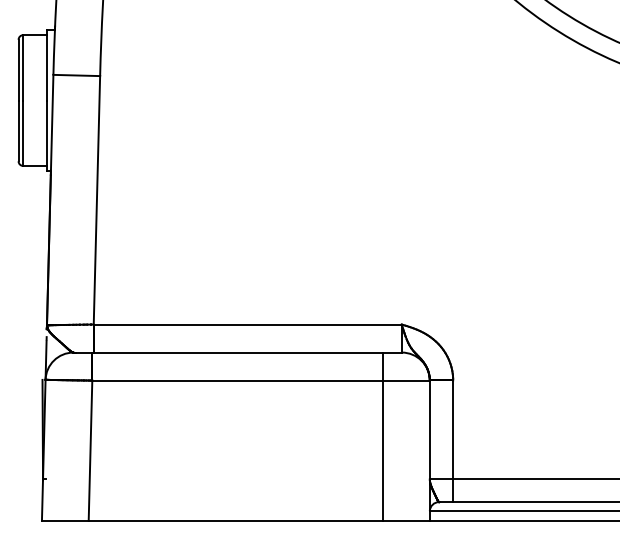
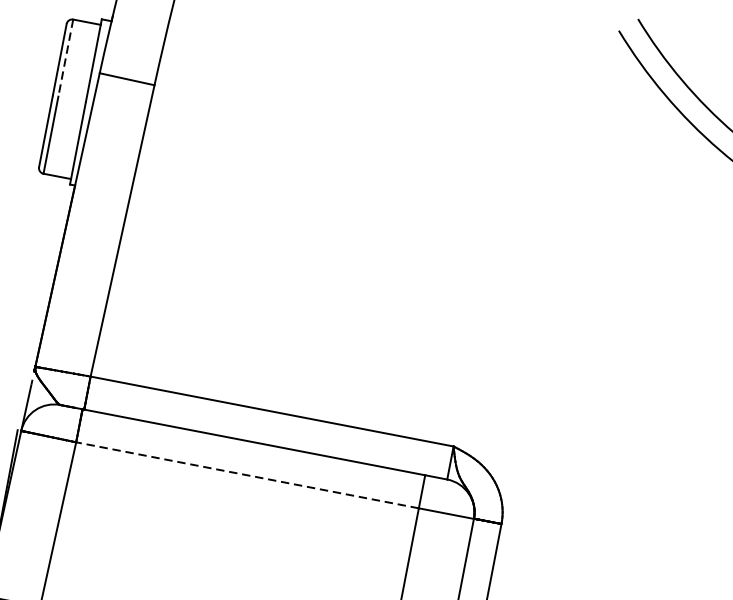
line: (23, 67) -> (66, 57), solid -> dashed
line: (237, 380) -> (247, 475), solid -> dashed

